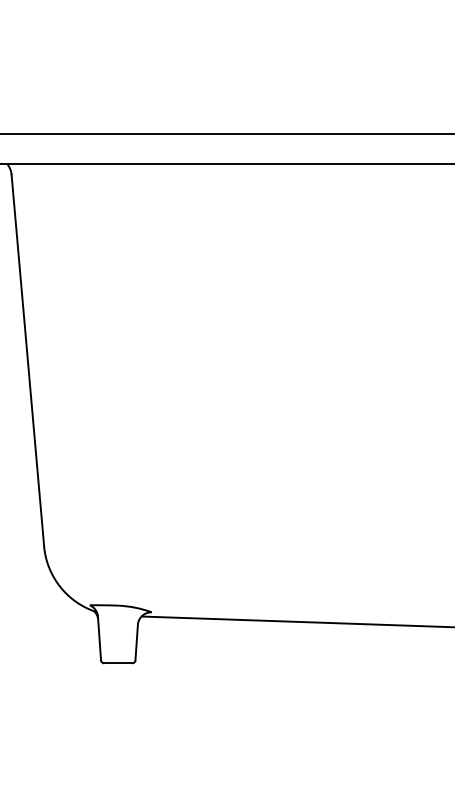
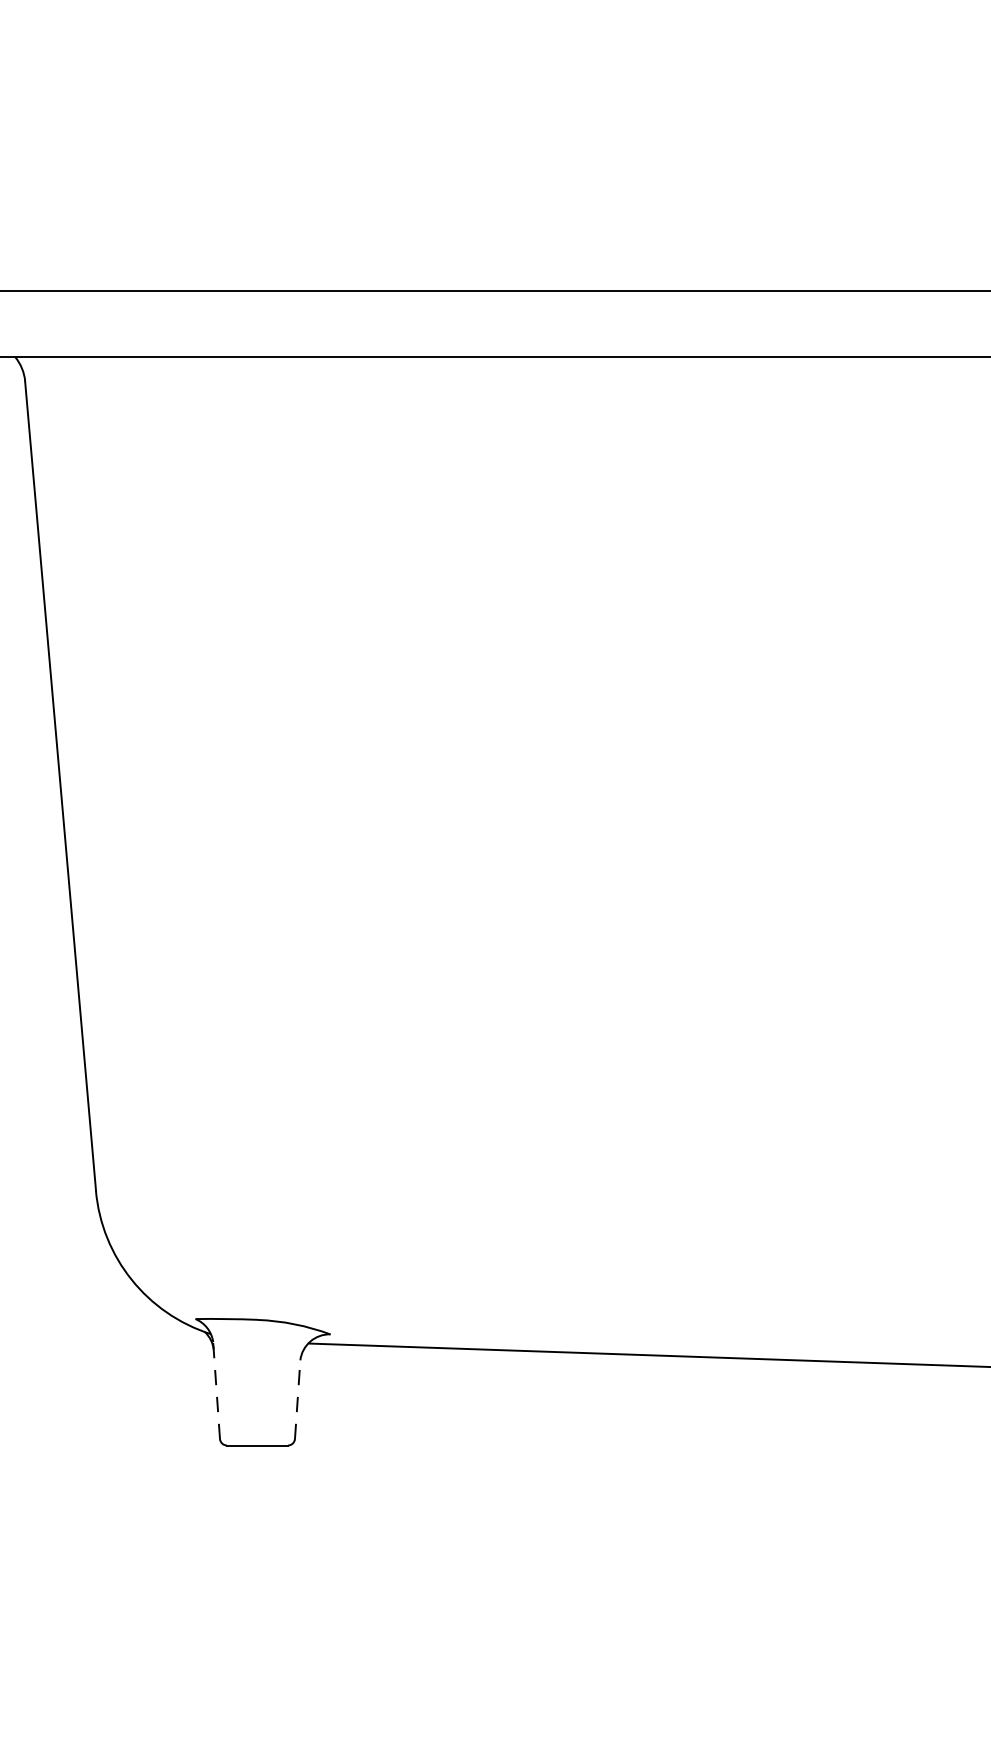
line: (99, 637) -> (216, 1389), solid -> dashed
line: (136, 641) -> (297, 1397), solid -> dashed

